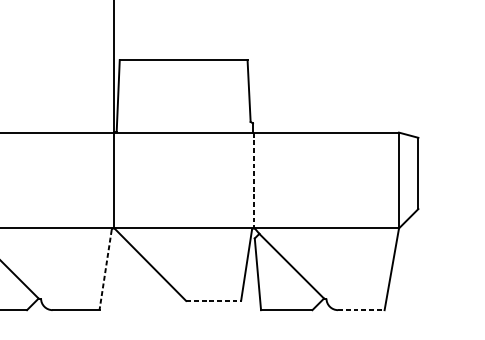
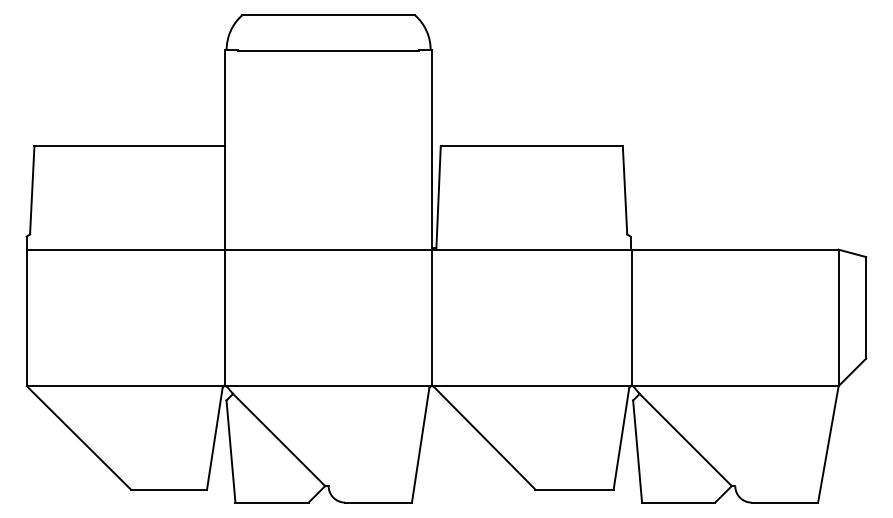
line: (253, 180) -> (631, 318), dashed -> solid
line: (105, 270) -> (420, 445), dashed -> solid
line: (214, 300) -> (575, 489), dashed -> solid
line: (361, 310) -> (785, 502), dashed -> solid

